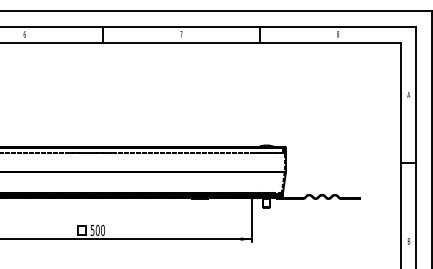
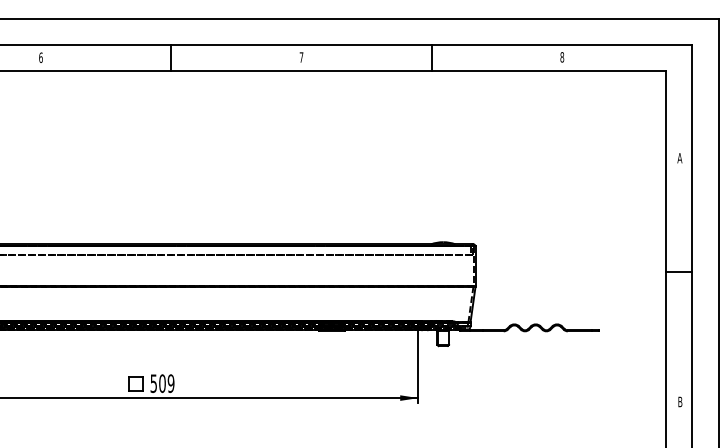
text: (102, 230) -> (170, 383), 500 -> 509

